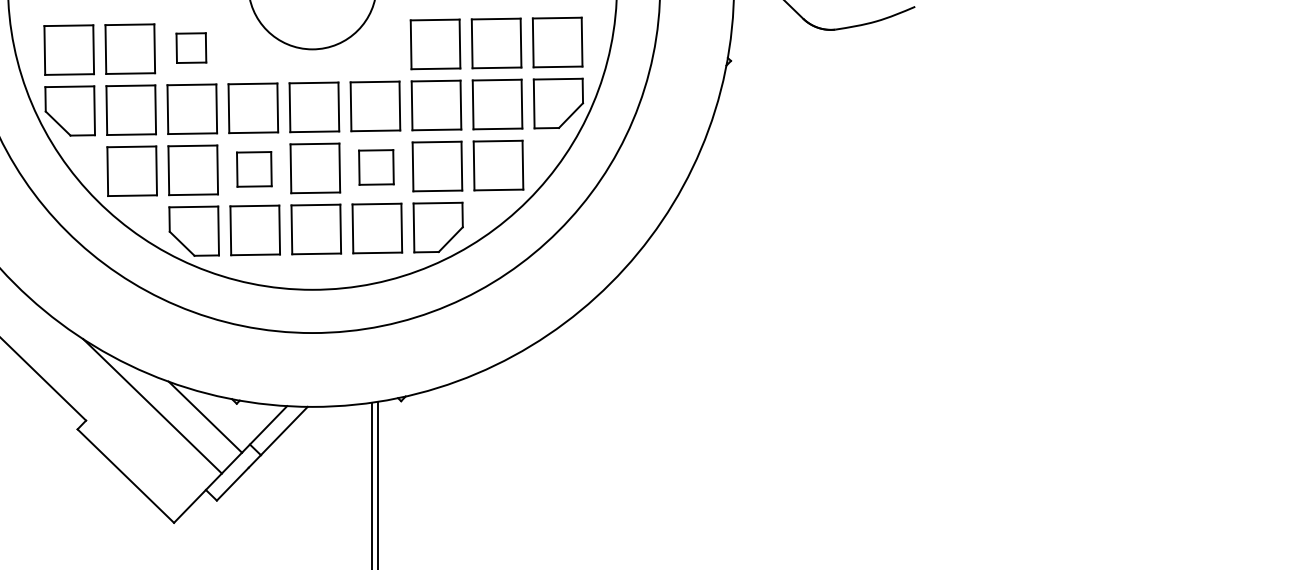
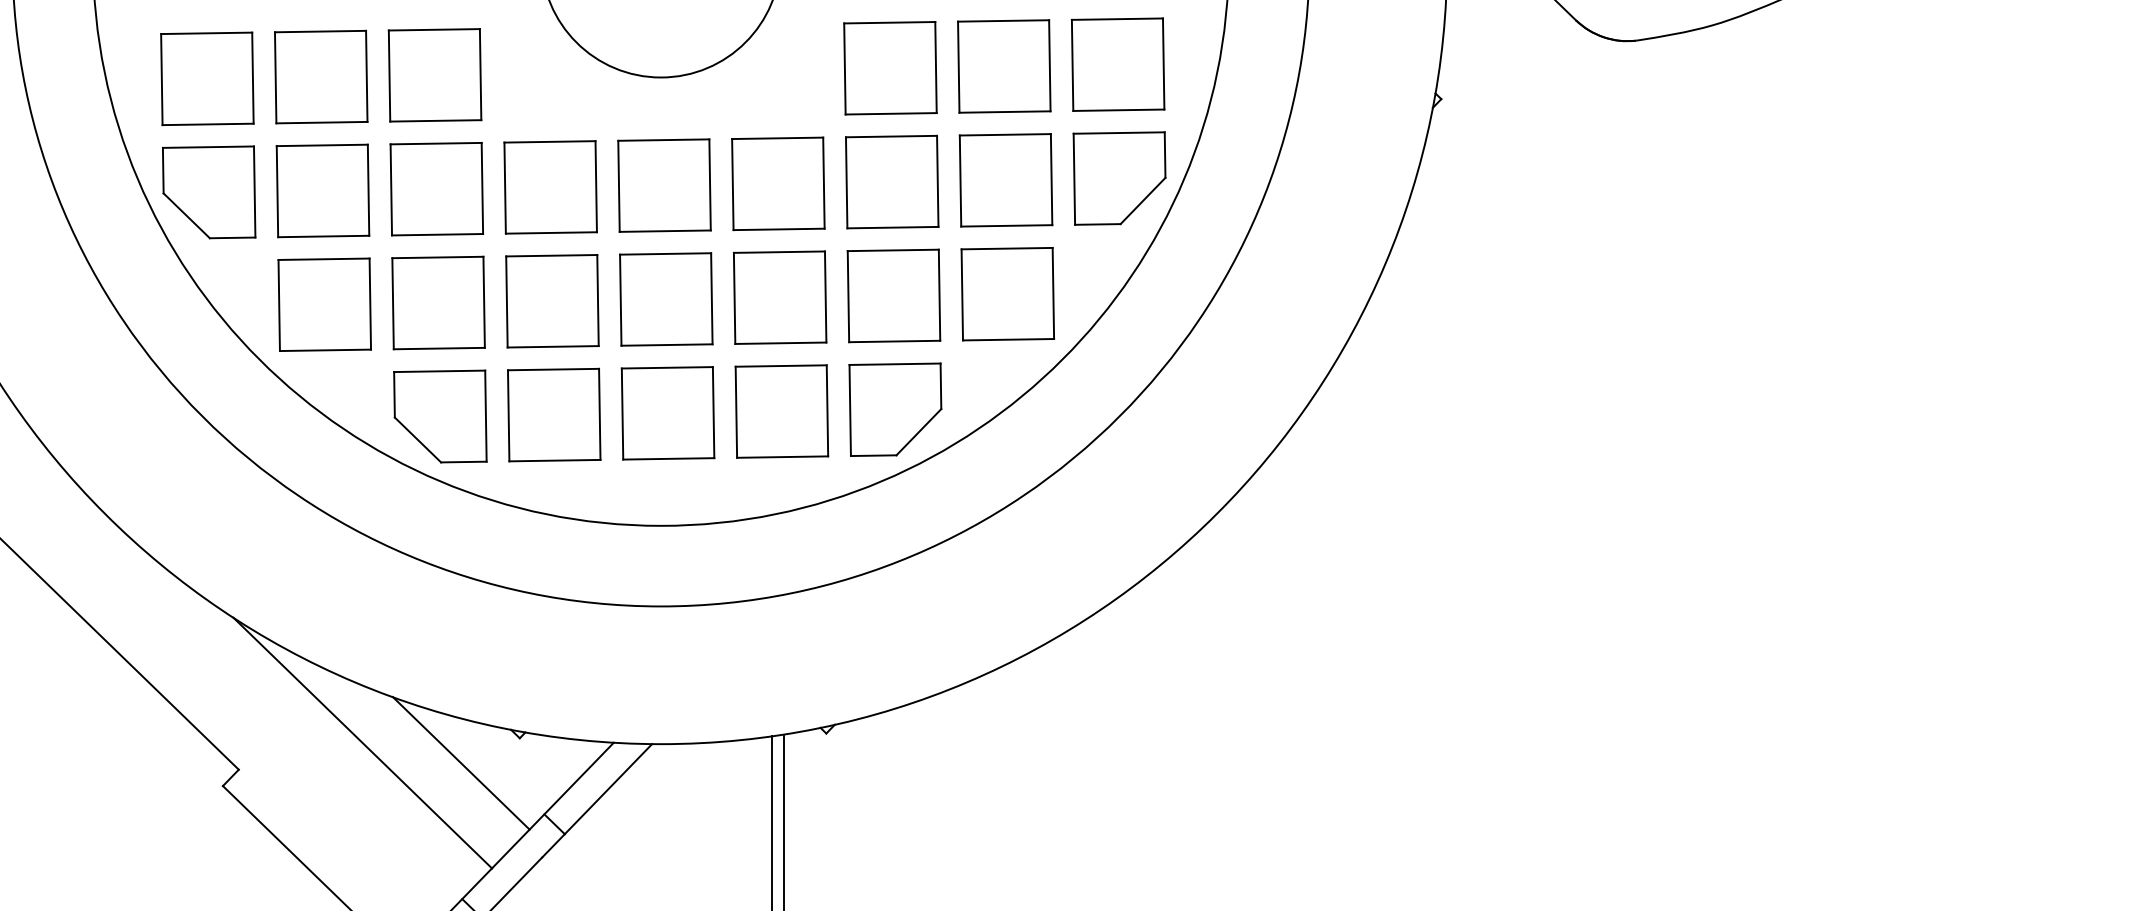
part: (191, 47) -> (435, 73), size x1.67
part: (376, 167) -> (780, 297), size x1.43
part: (254, 169) -> (552, 301), size x1.43

